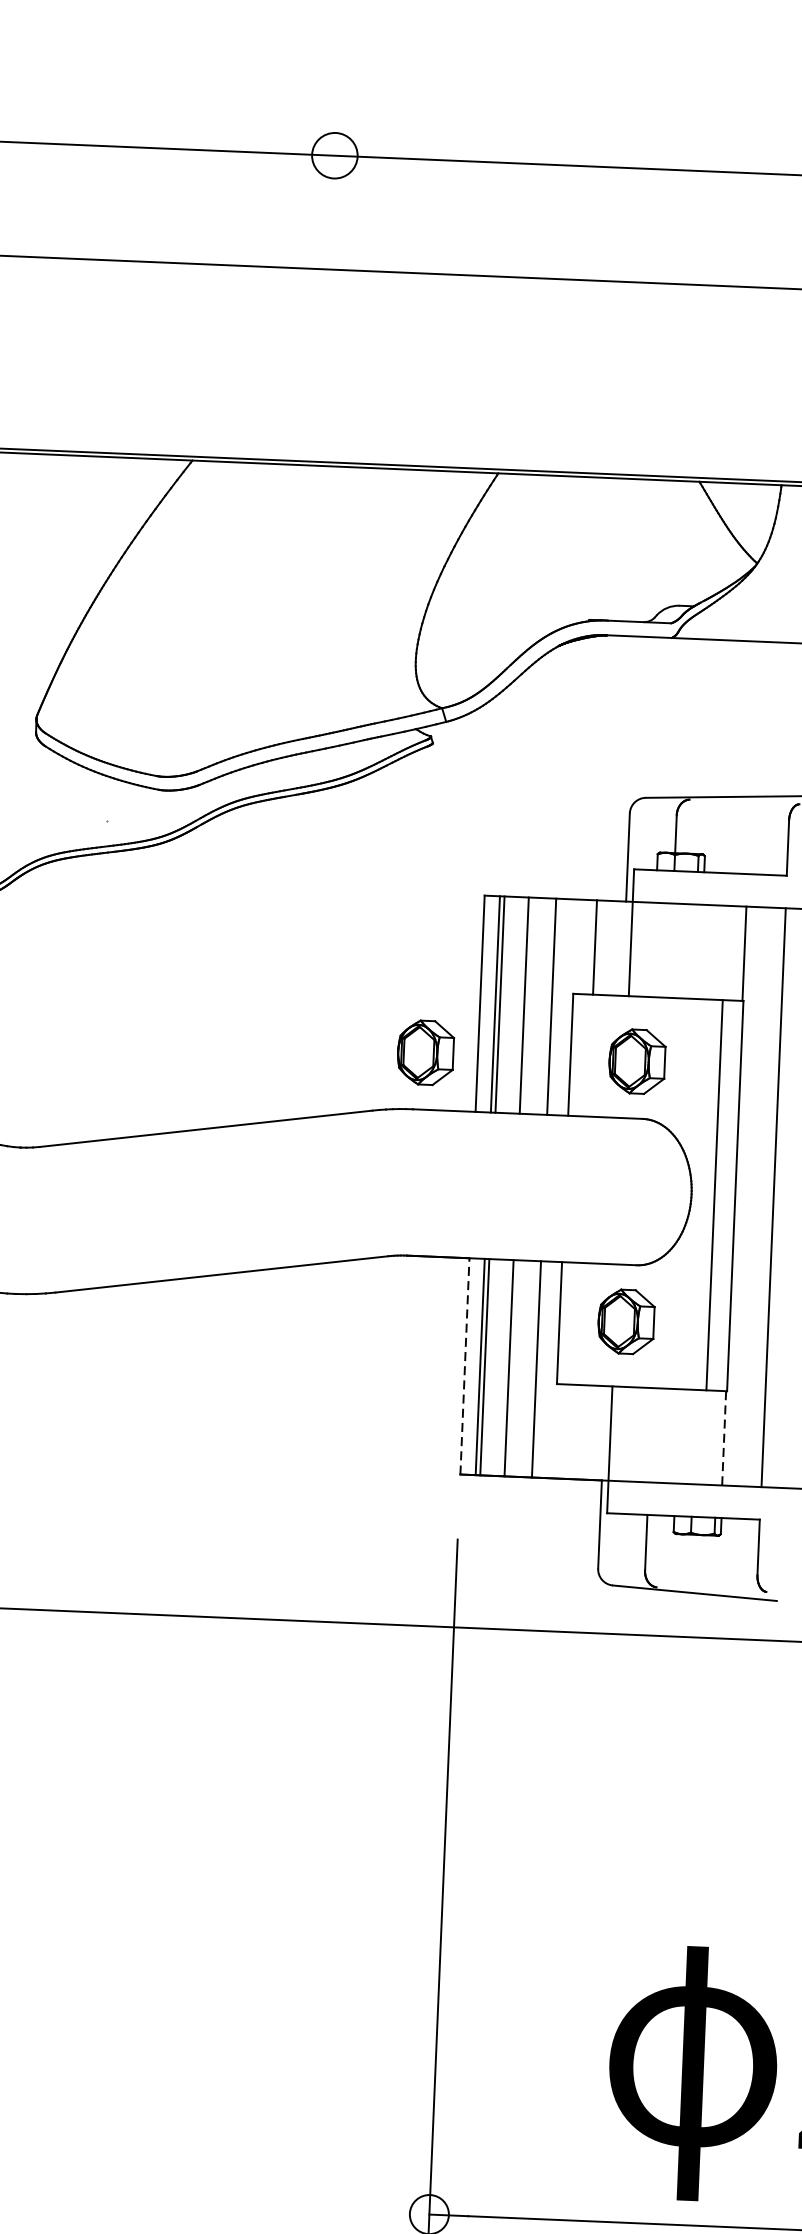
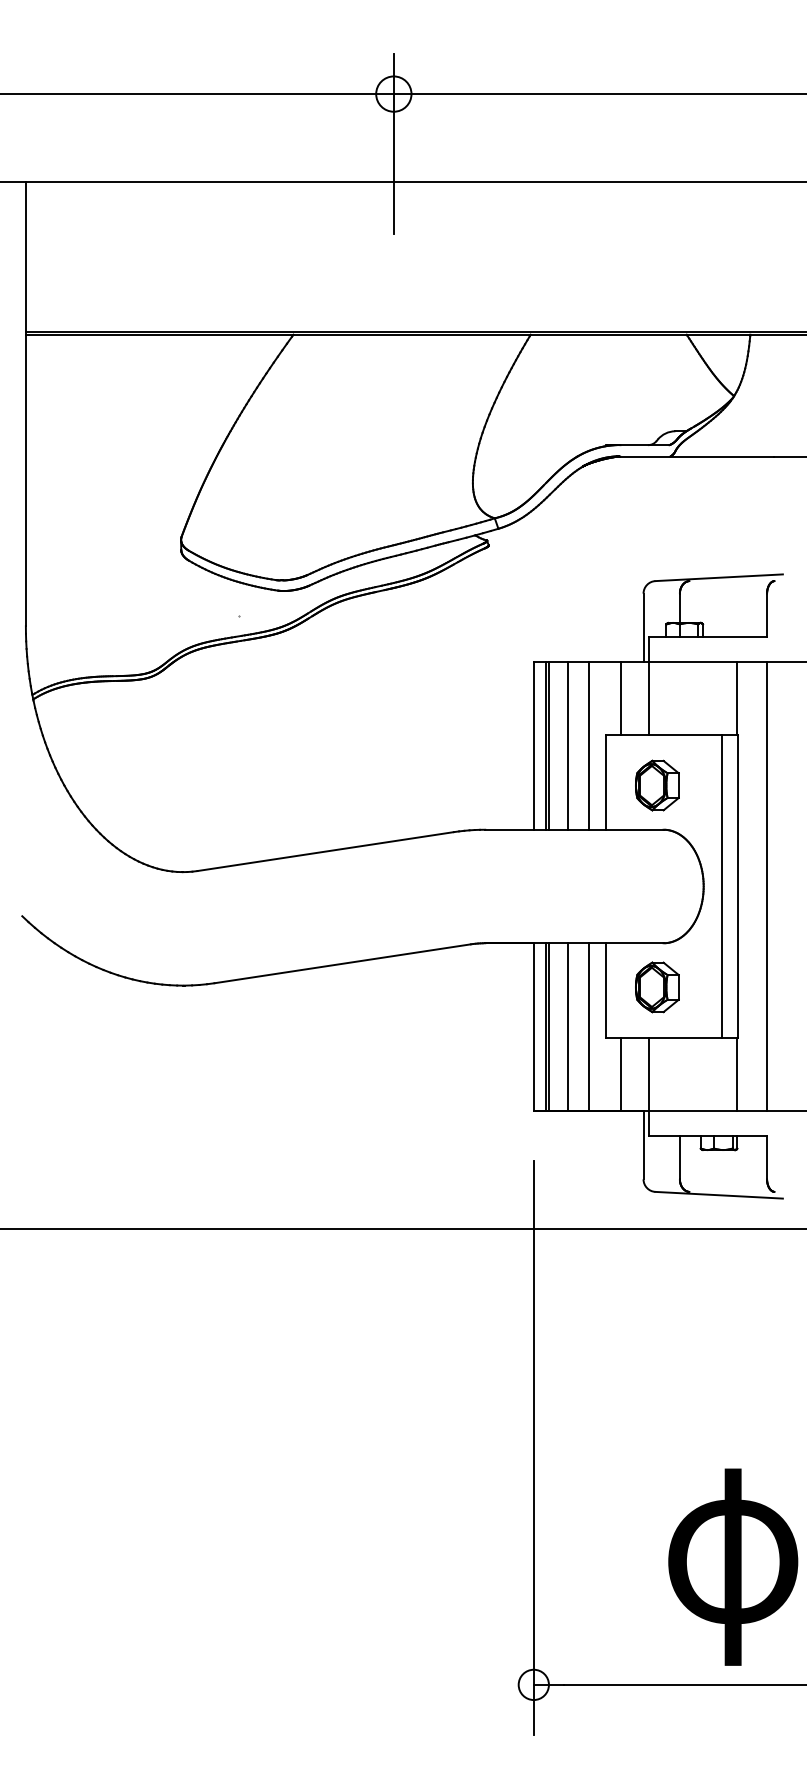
line: (331, 219) -> (393, 143), added
part: (426, 1052) -> (493, 785), removed
line: (464, 1366) -> (533, 1027), dashed -> solid
line: (574, 1430) -> (620, 1073), added
line: (723, 1438) -> (736, 1074), dashed -> solid

